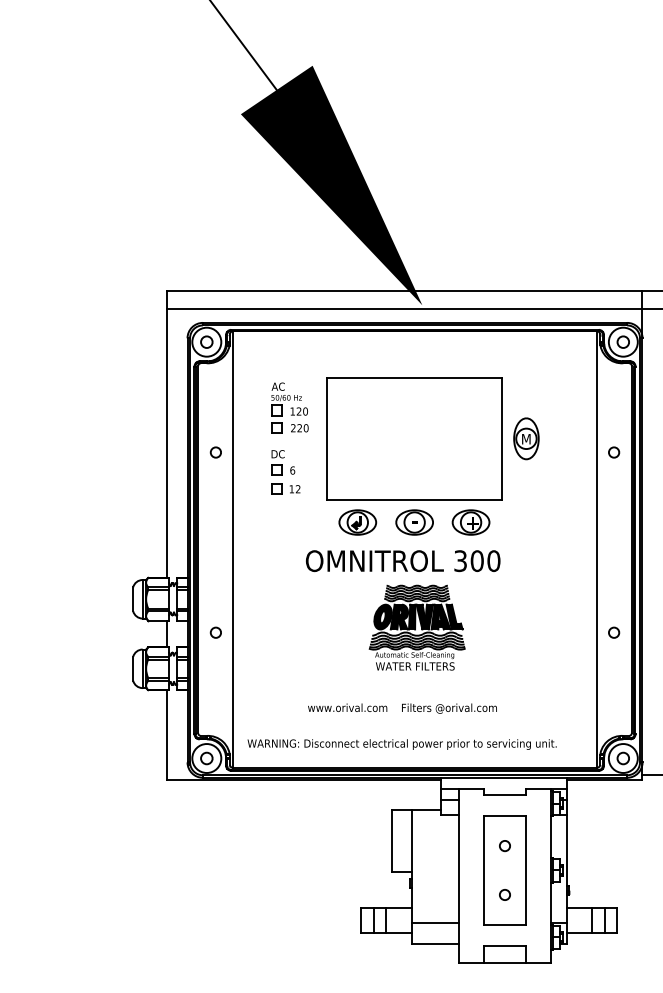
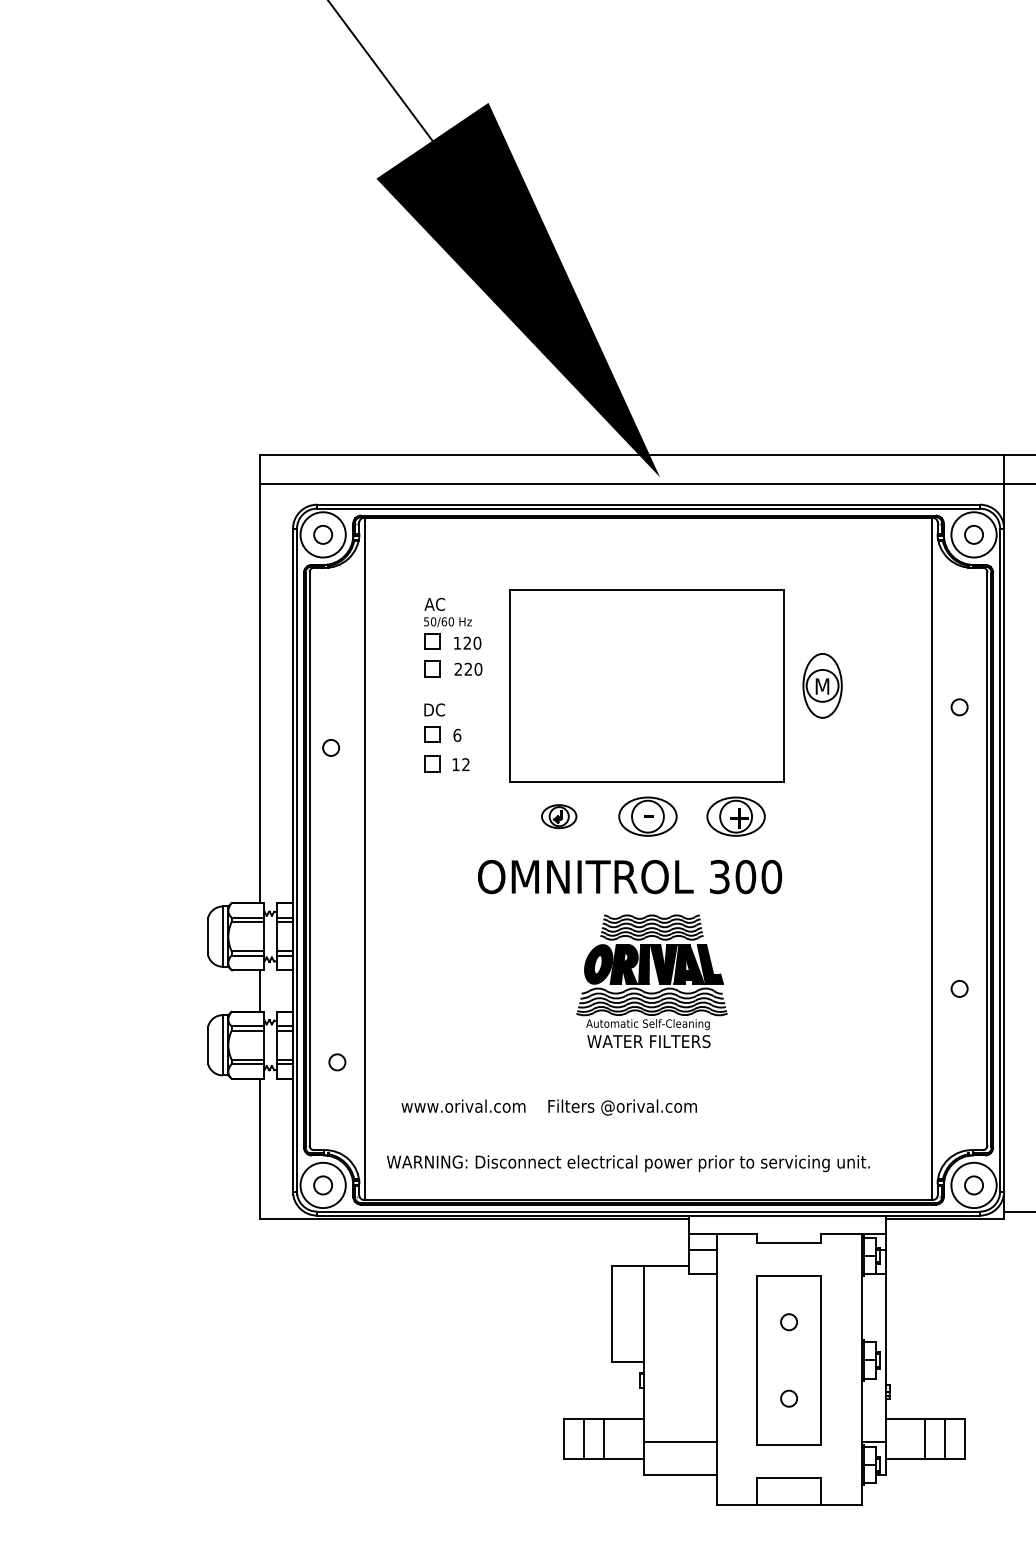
circle: (215, 452) -> (330, 747), moved
part: (357, 522) -> (558, 816), size x0.6
circle: (215, 632) -> (336, 1061), moved
text: (402, 708) -> (549, 1107), moved

